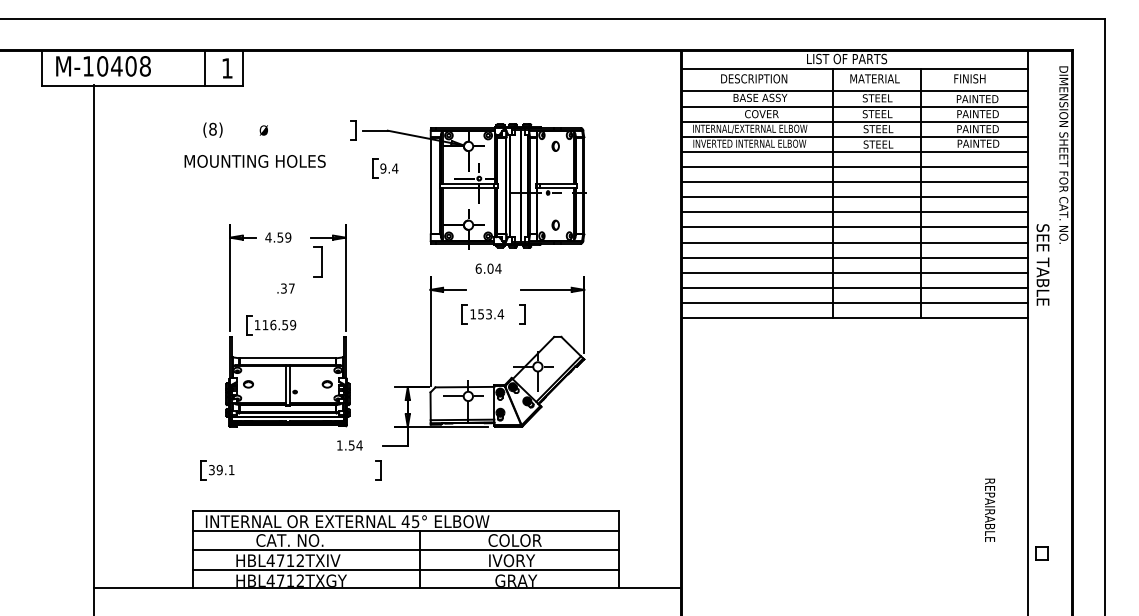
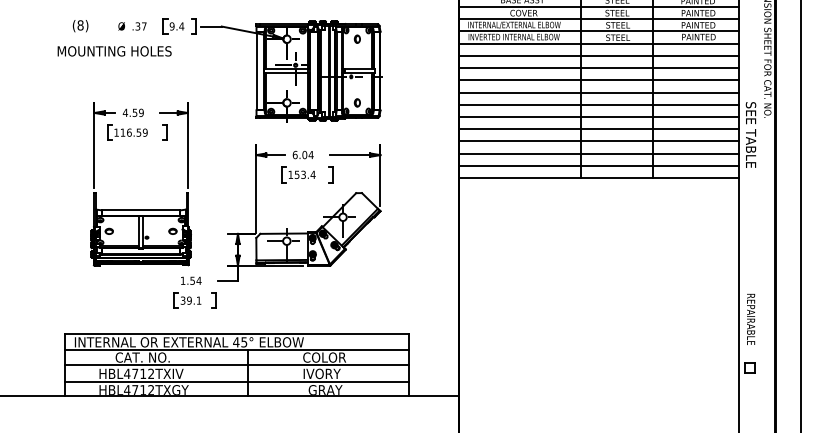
part: (385, 168) -> (173, 26), moved
part: (317, 262) -> (165, 133), size x0.62
text: (488, 268) -> (303, 154), moved
text: (285, 288) -> (139, 26), moved
part: (271, 325) -> (127, 133), moved
part: (217, 470) -> (187, 301), moved
text: (989, 509) -> (750, 318), moved

